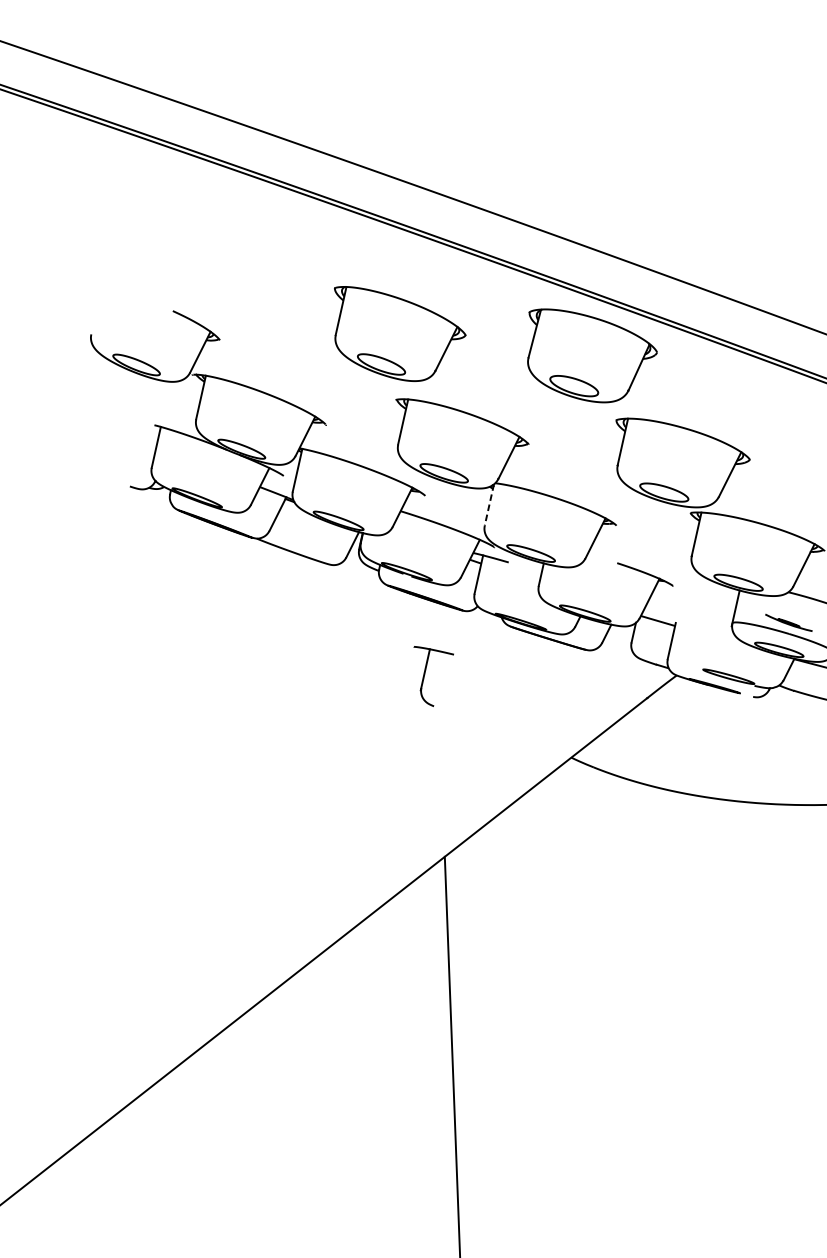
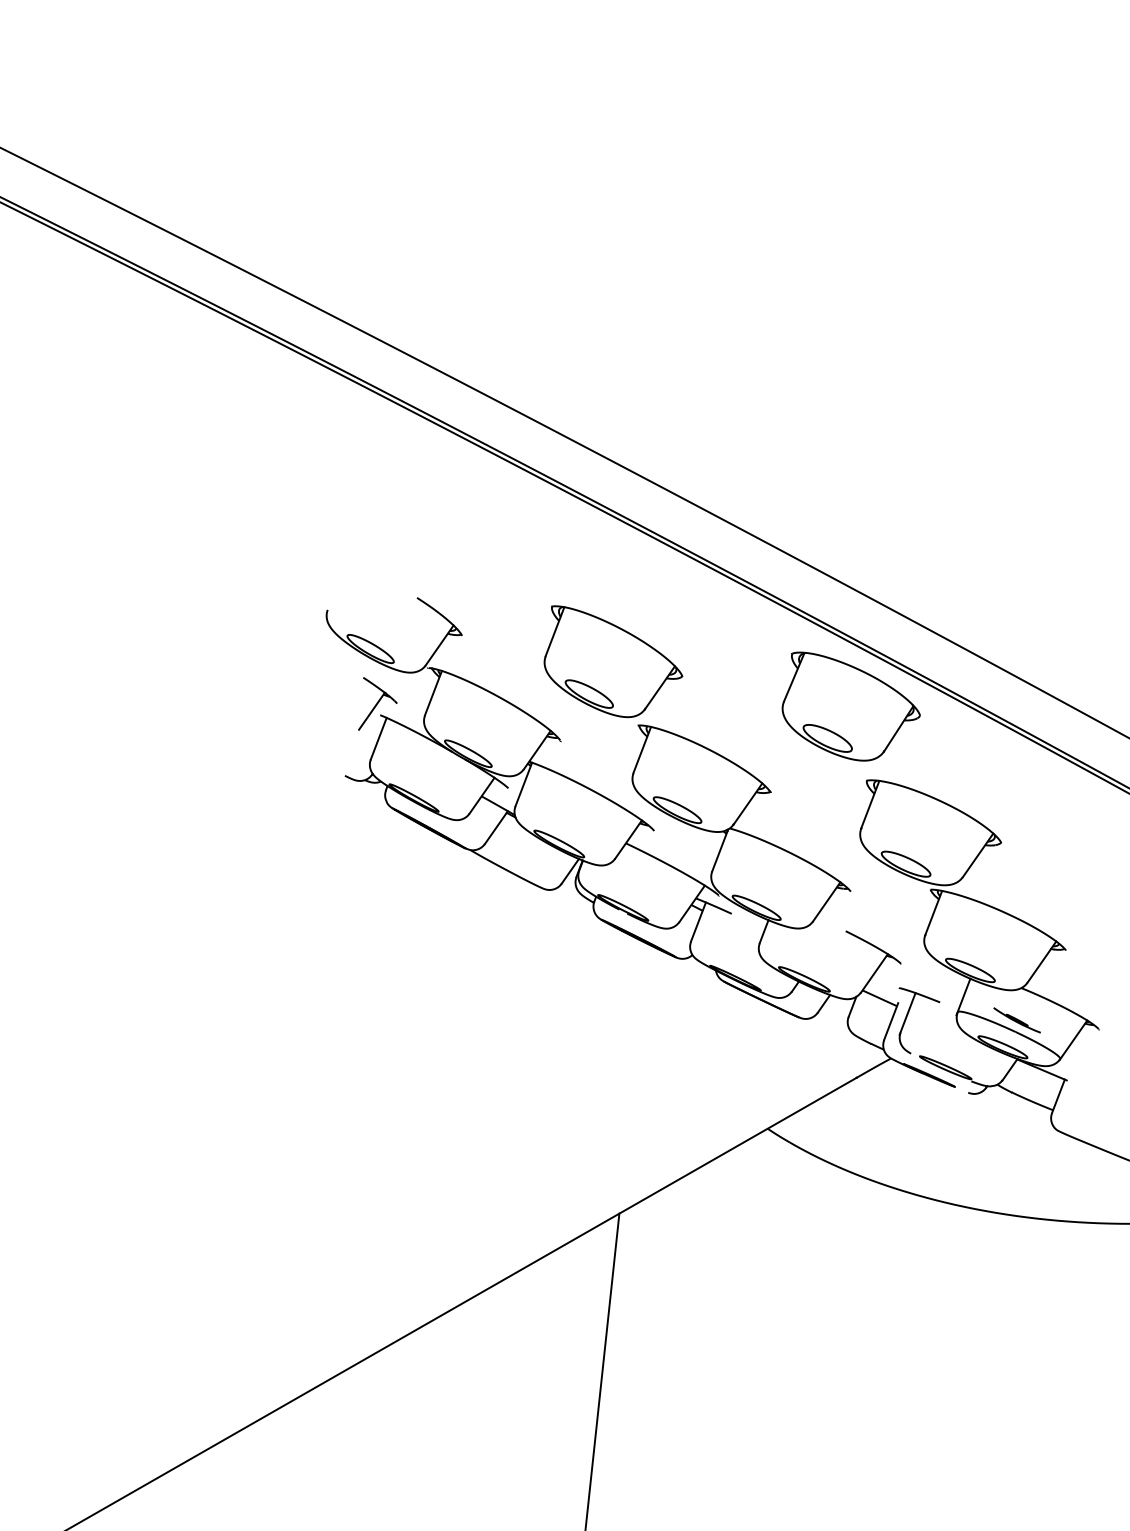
part: (399, 330) -> (613, 661), moved
part: (150, 414) -> (377, 703), added
line: (489, 505) -> (720, 850), dashed -> solid
part: (425, 673) -> (907, 1017), moved

